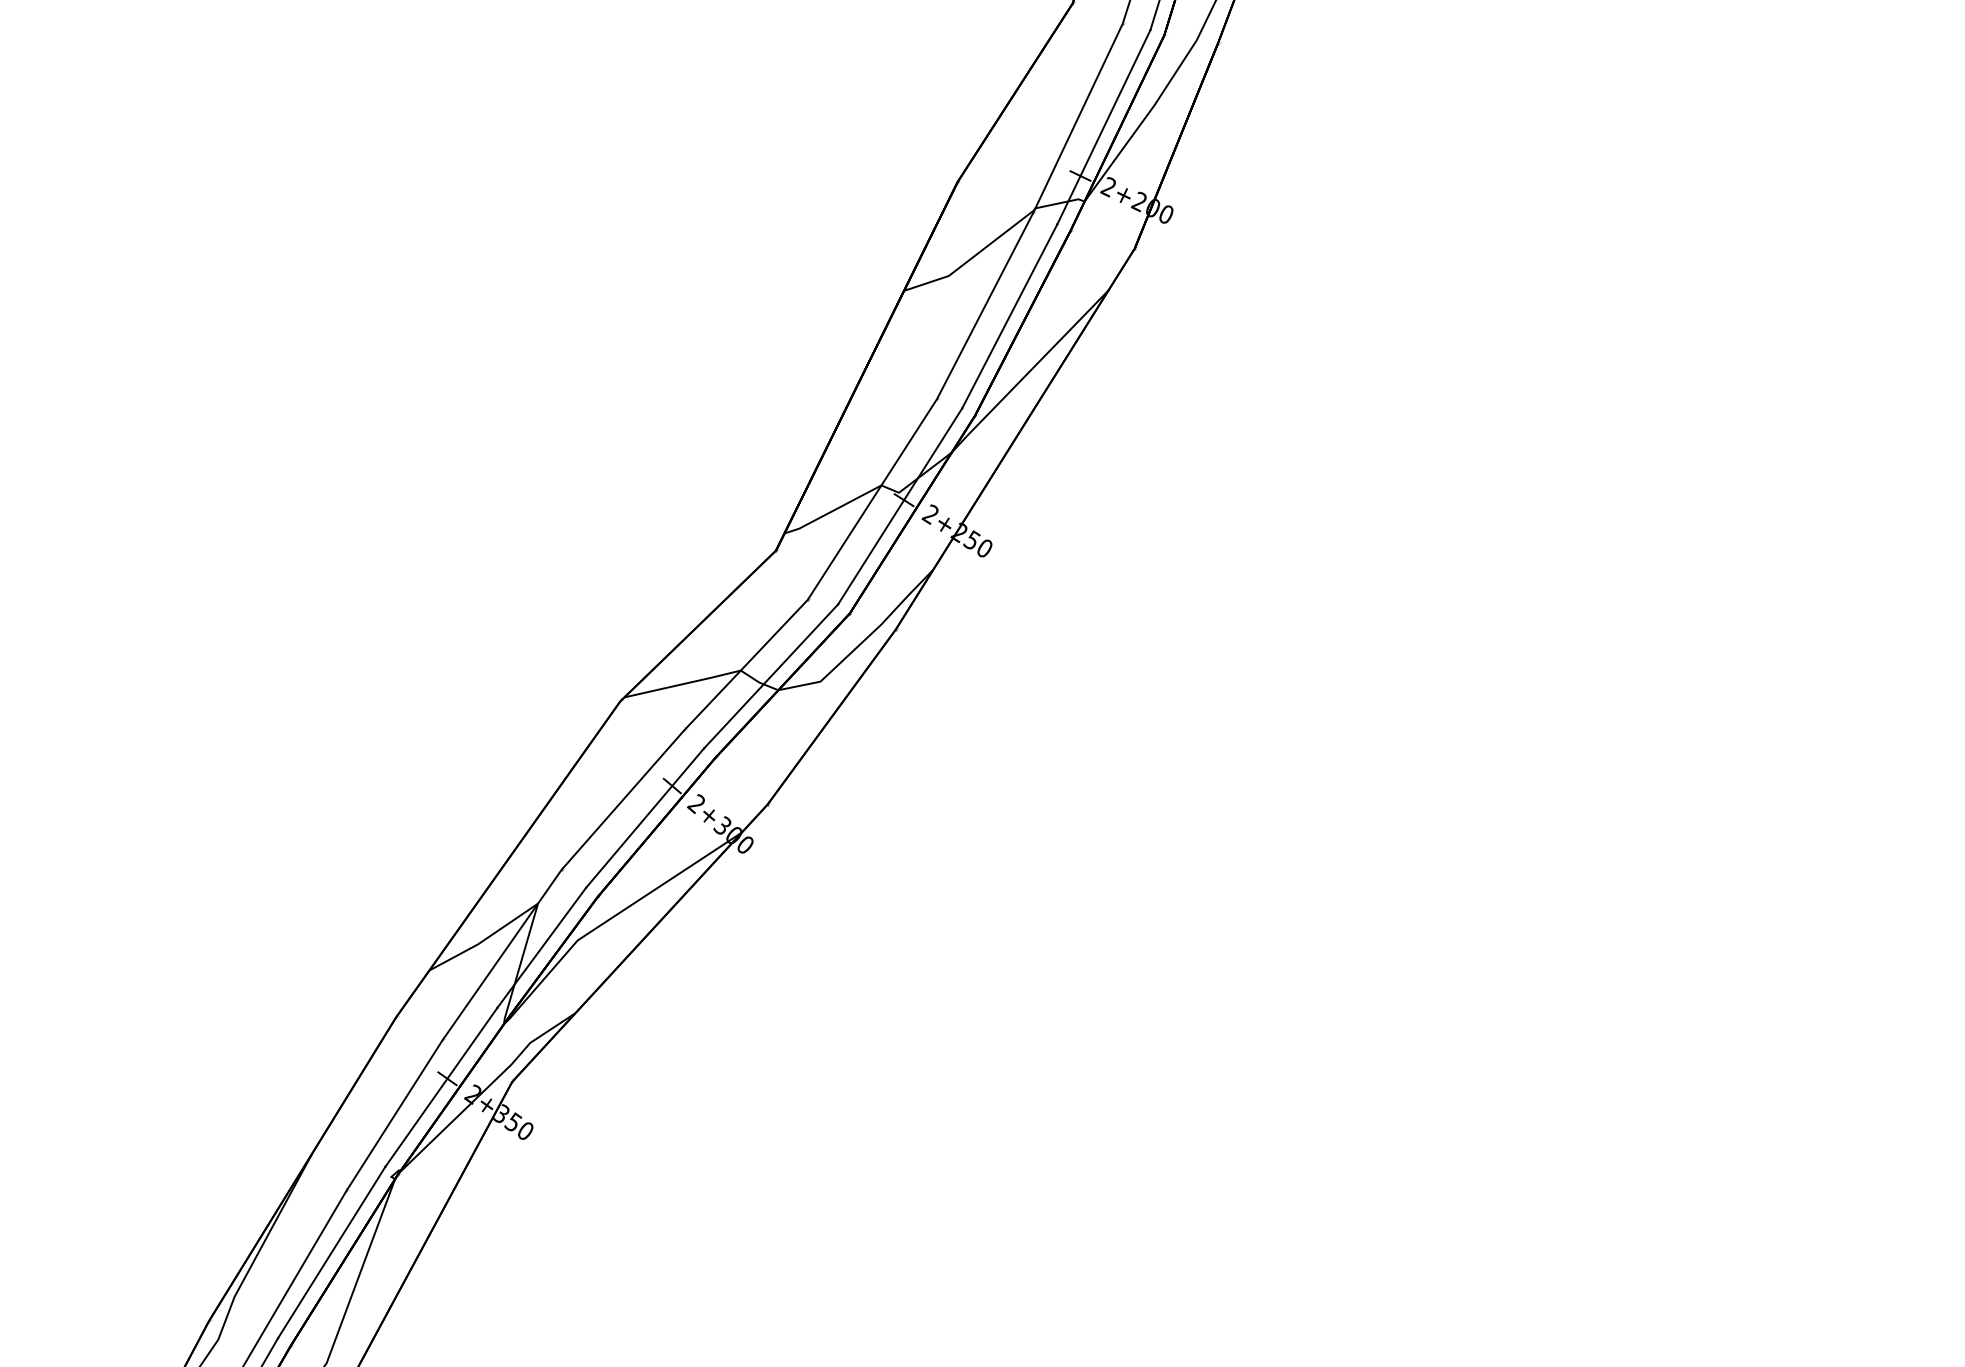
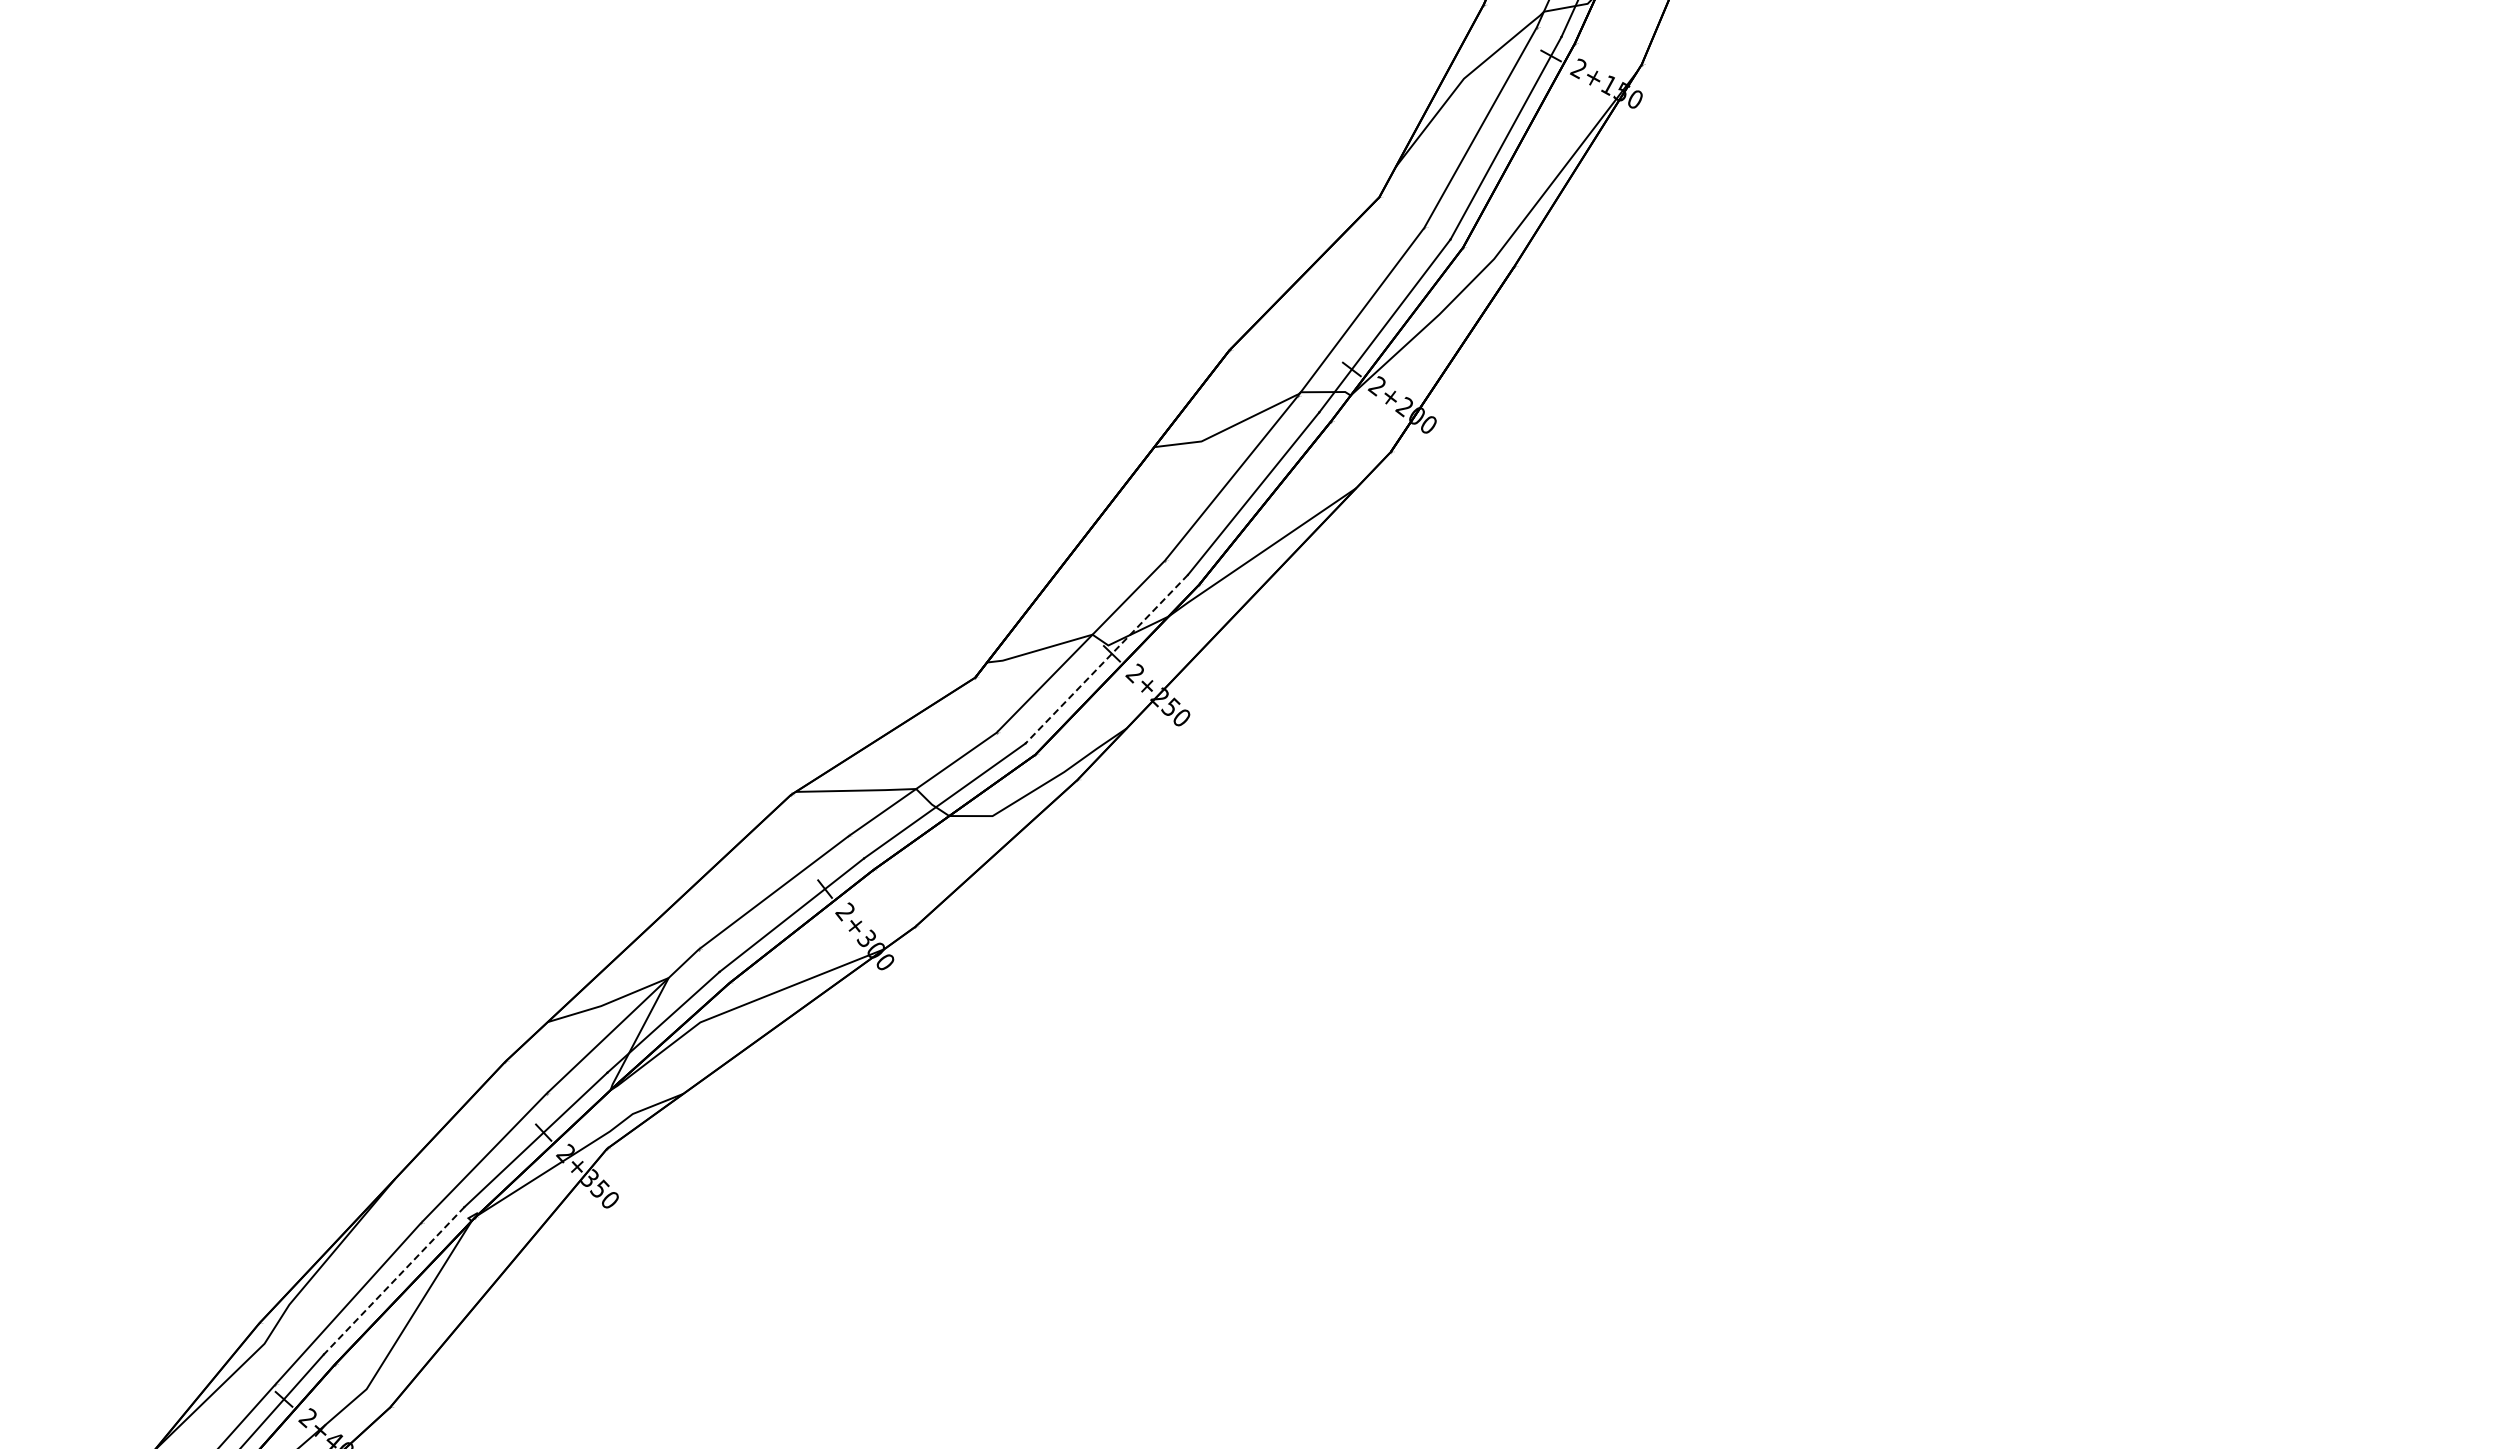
line: (899, 506) -> (1106, 659), solid -> dashed
line: (331, 1252) -> (394, 1280), solid -> dashed

